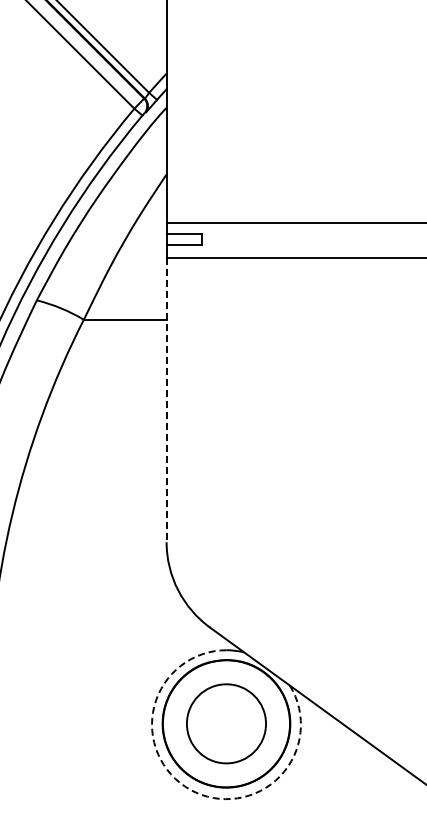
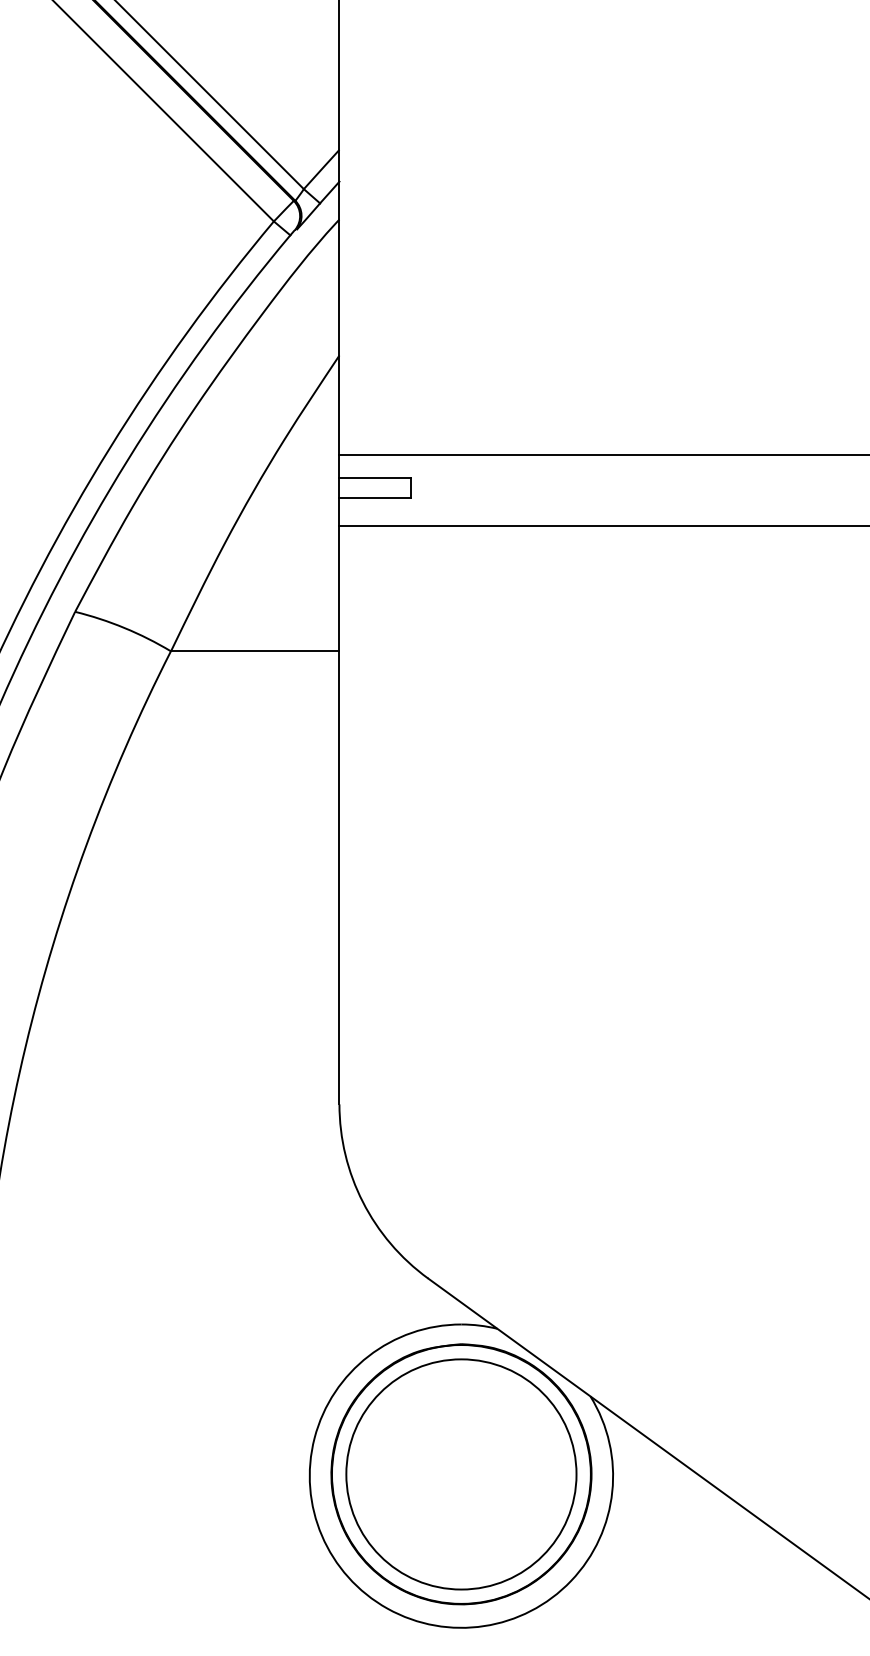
line: (166, 400) -> (339, 815), dashed -> solid
circle: (225, 723) -> (459, 1473), size x1.43
arc: (190, 789) -> (388, 1608), dashed -> solid

